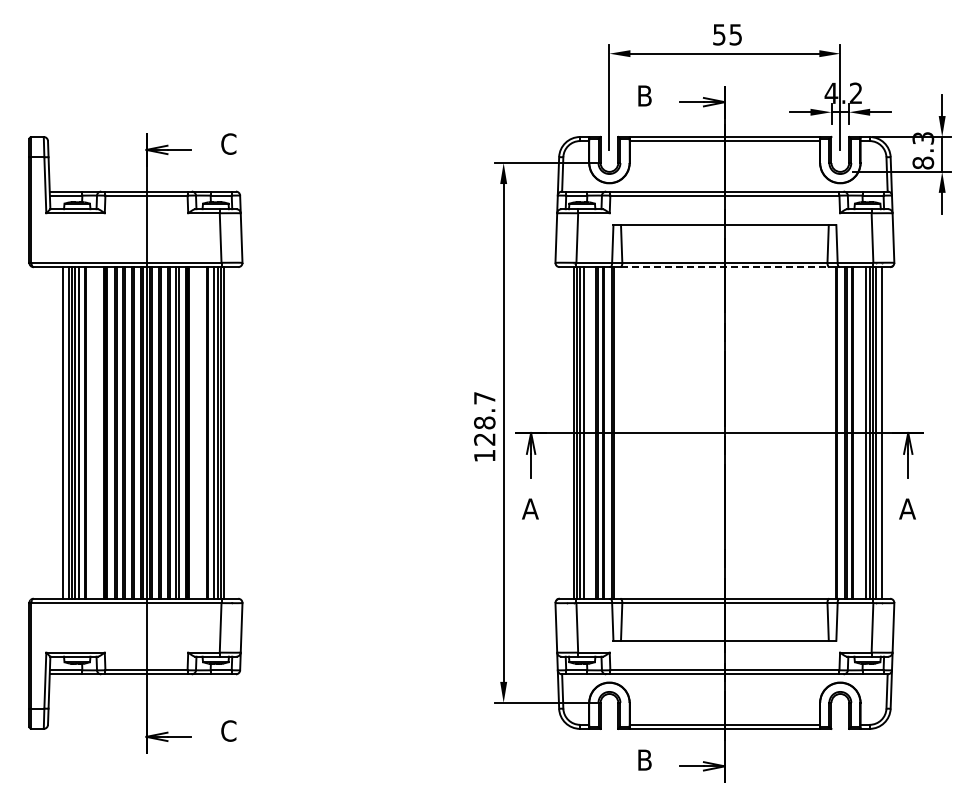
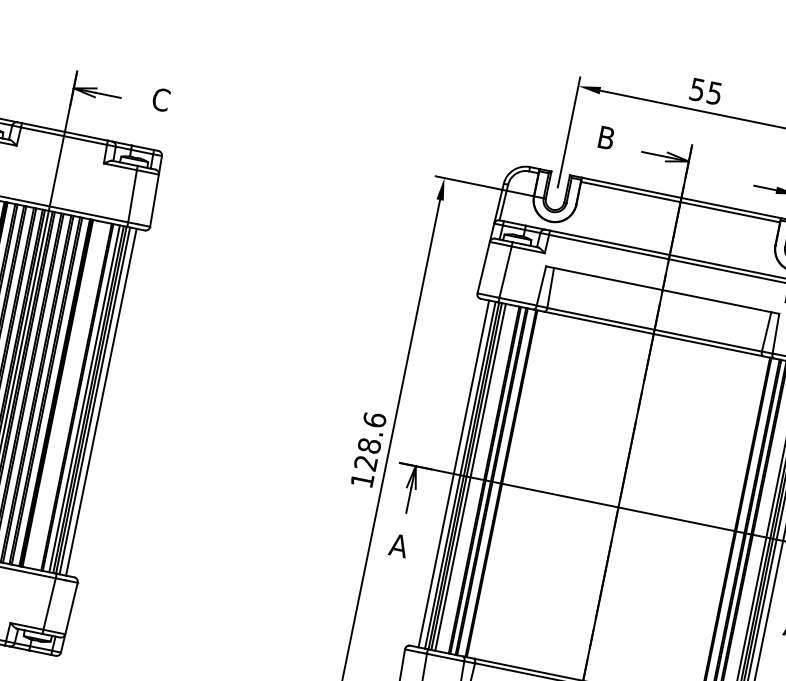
line: (725, 267) -> (654, 334), dashed -> solid
text: (484, 397) -> (374, 419), 128.7 -> 128.6
line: (230, 432) -> (101, 401), added
line: (567, 432) -> (453, 473), added

